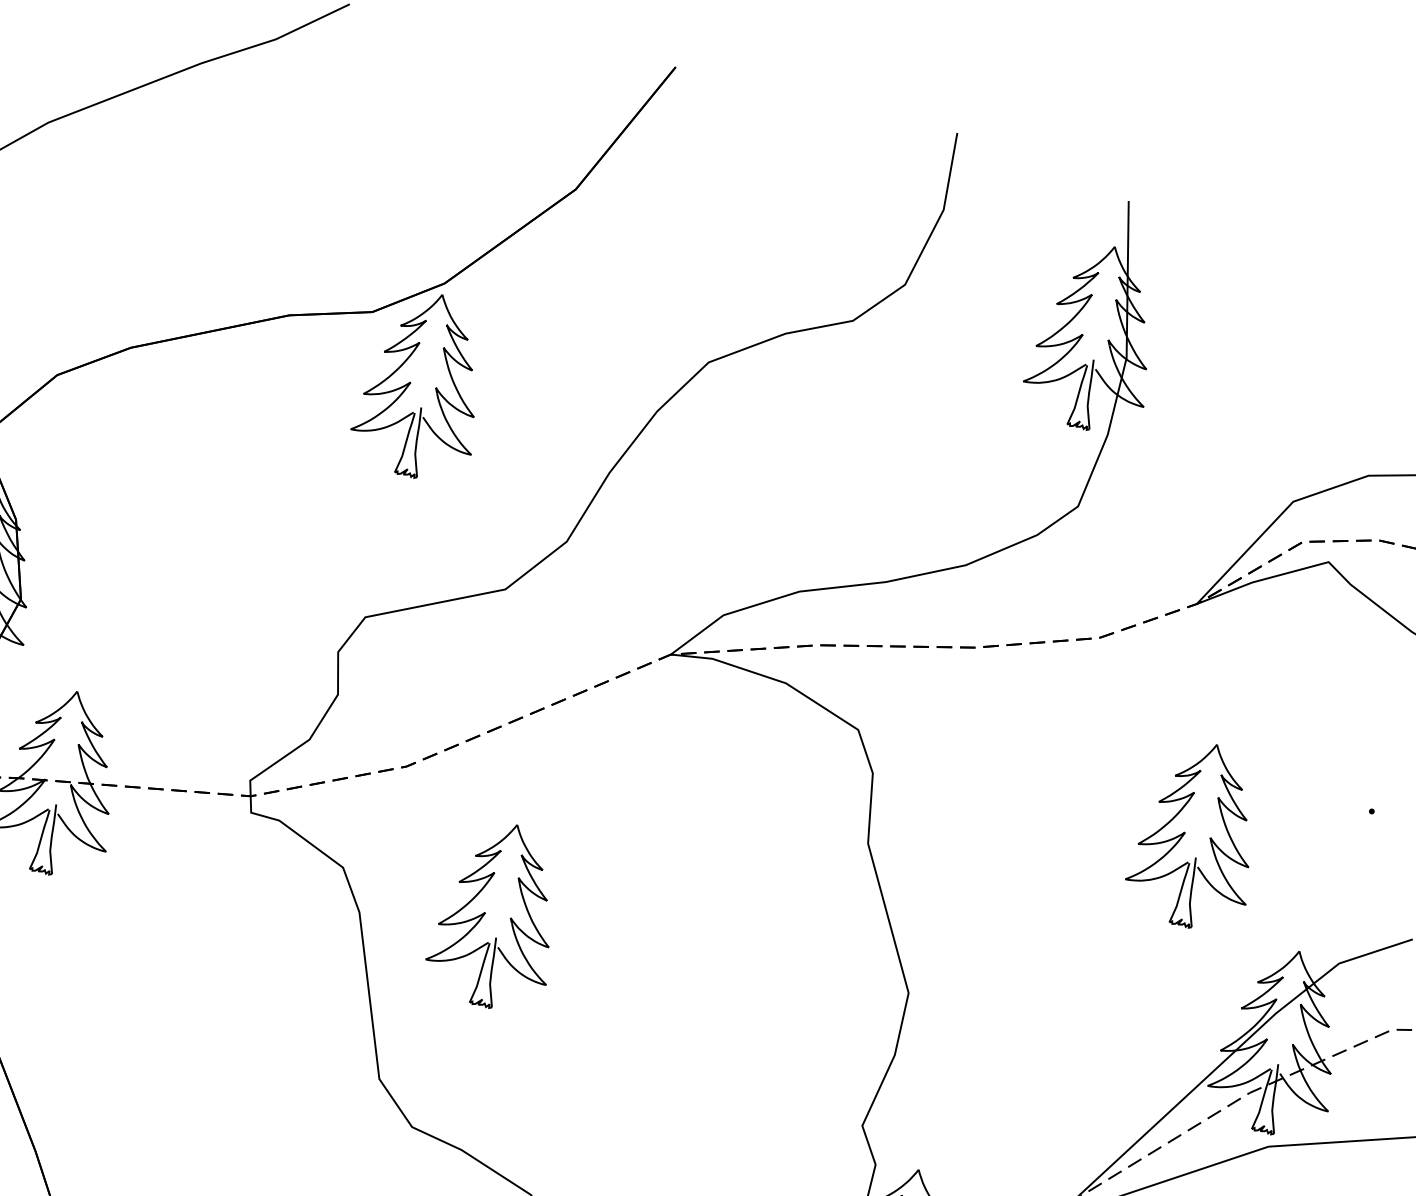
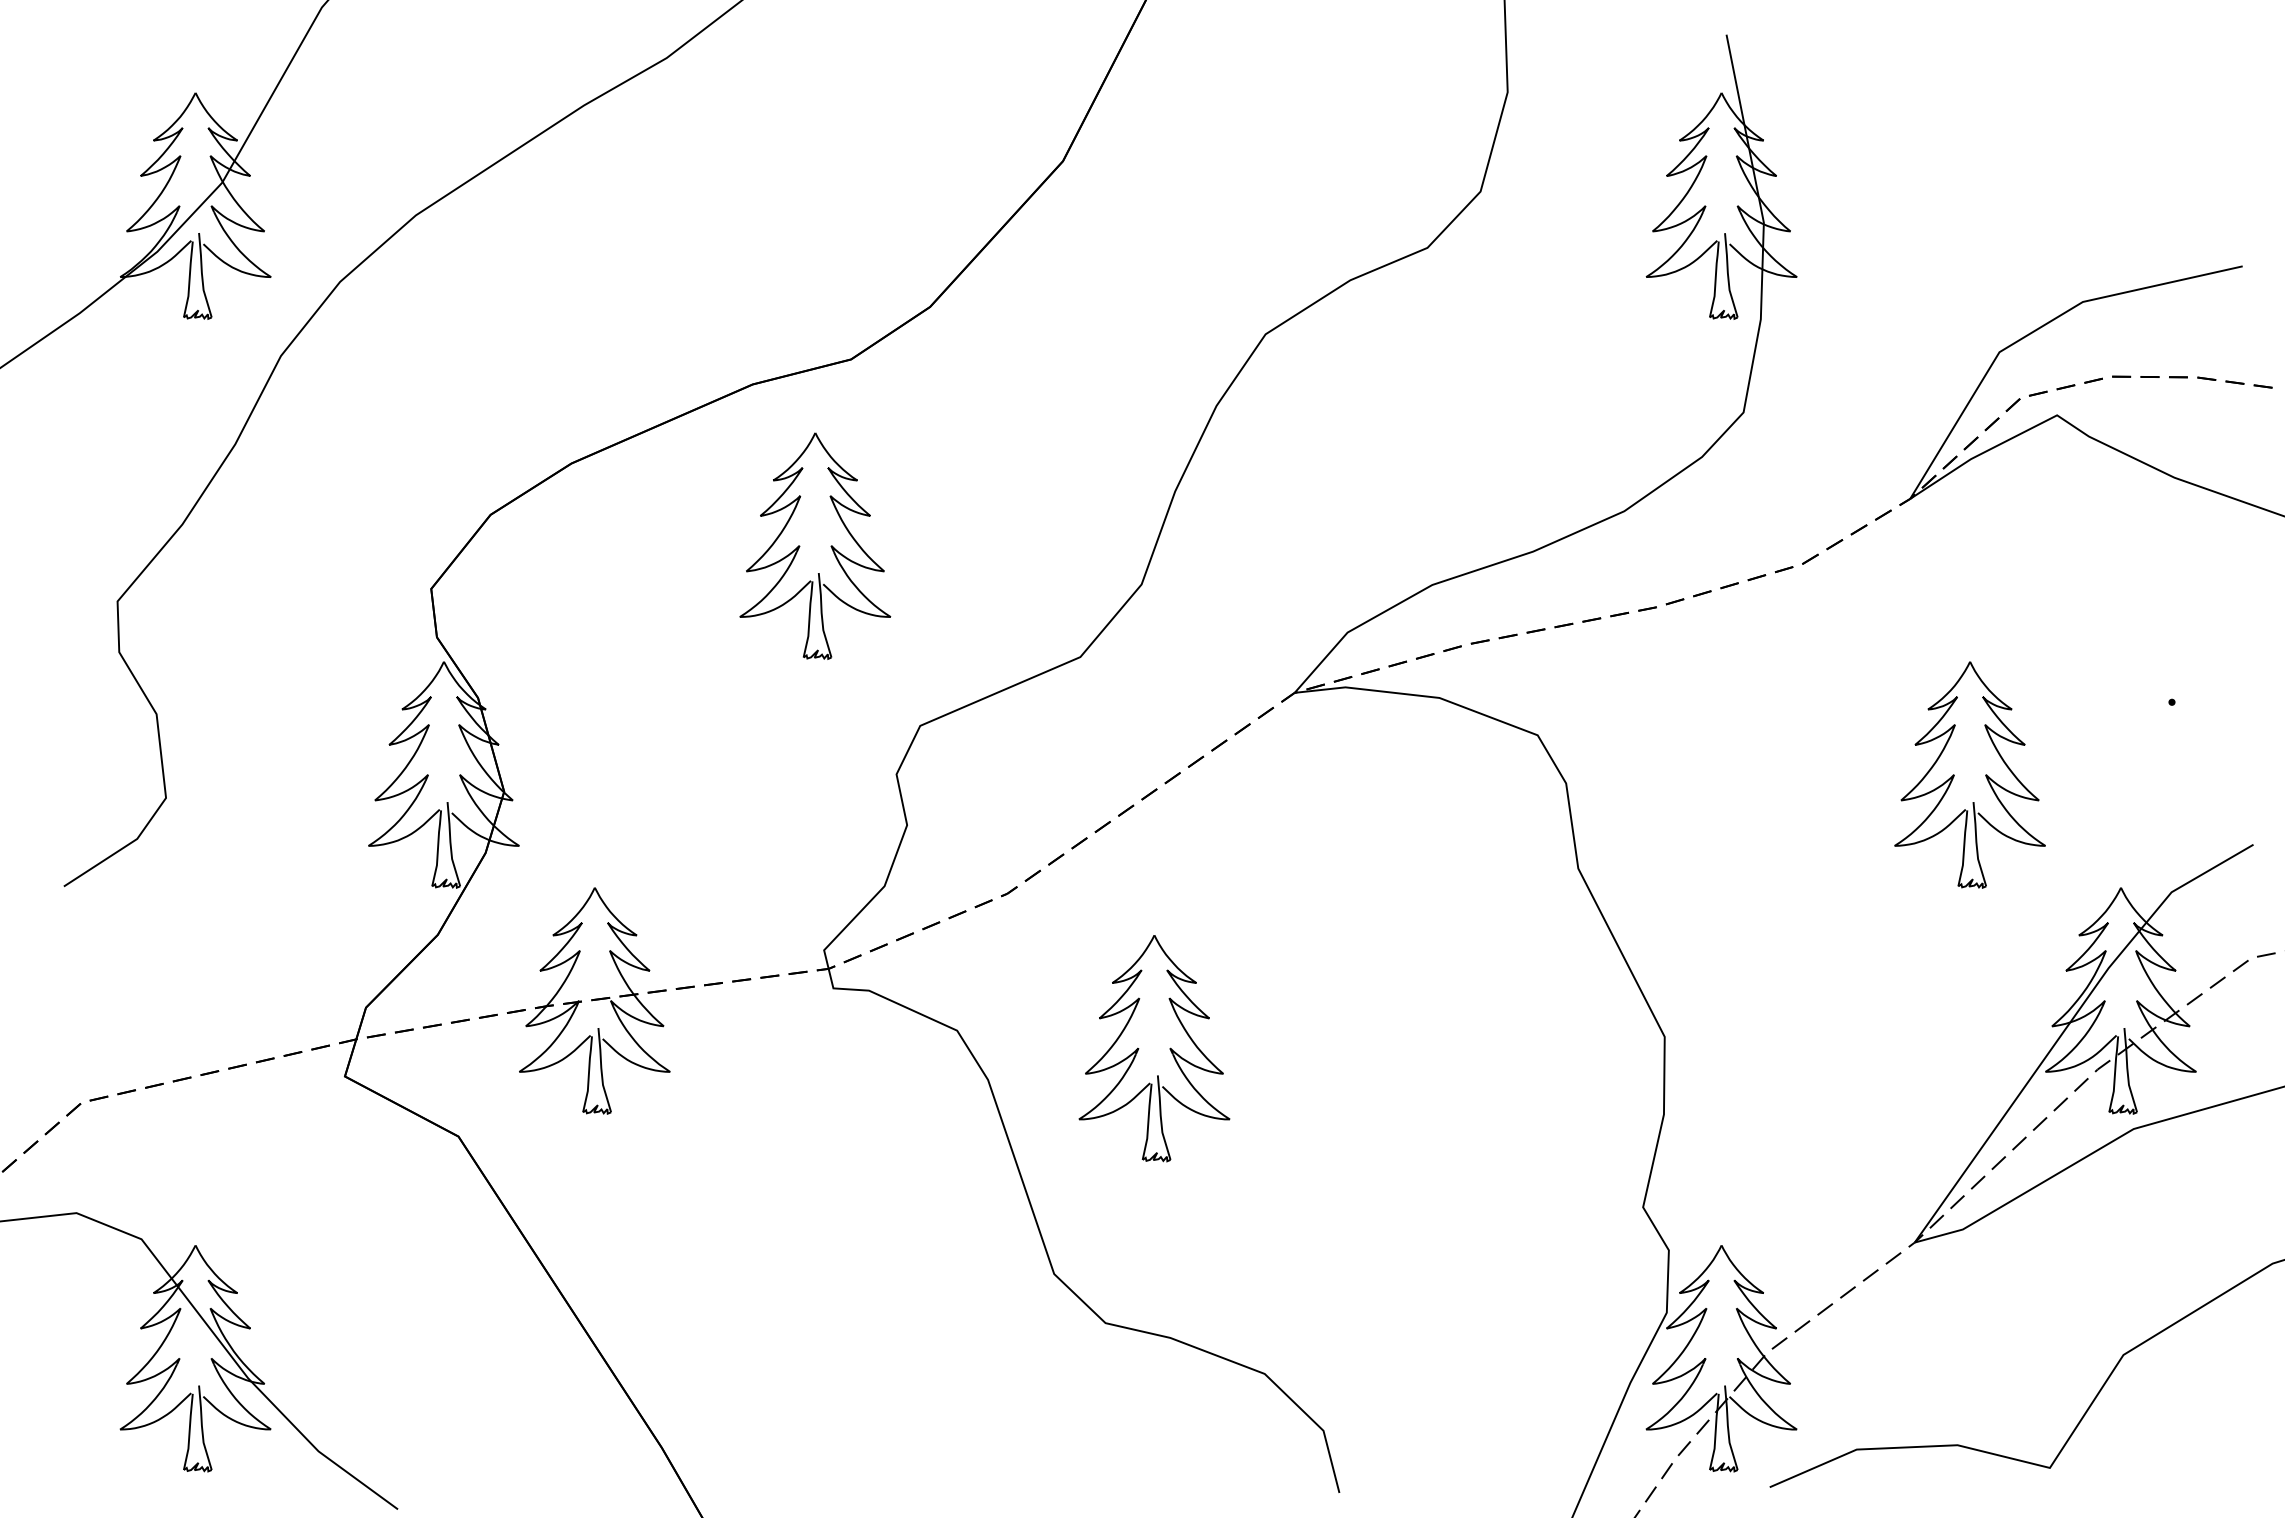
part: (411, 383) -> (800, 546), moved

